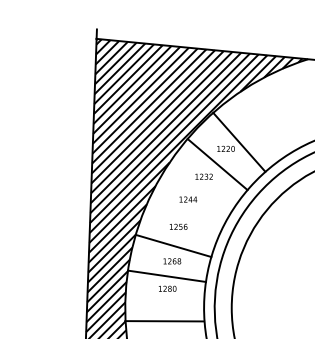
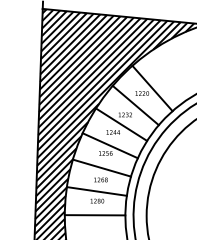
line: (198, 189) -> (121, 124), added
line: (184, 216) -> (110, 145), added
line: (164, 321) -> (94, 215), moved

